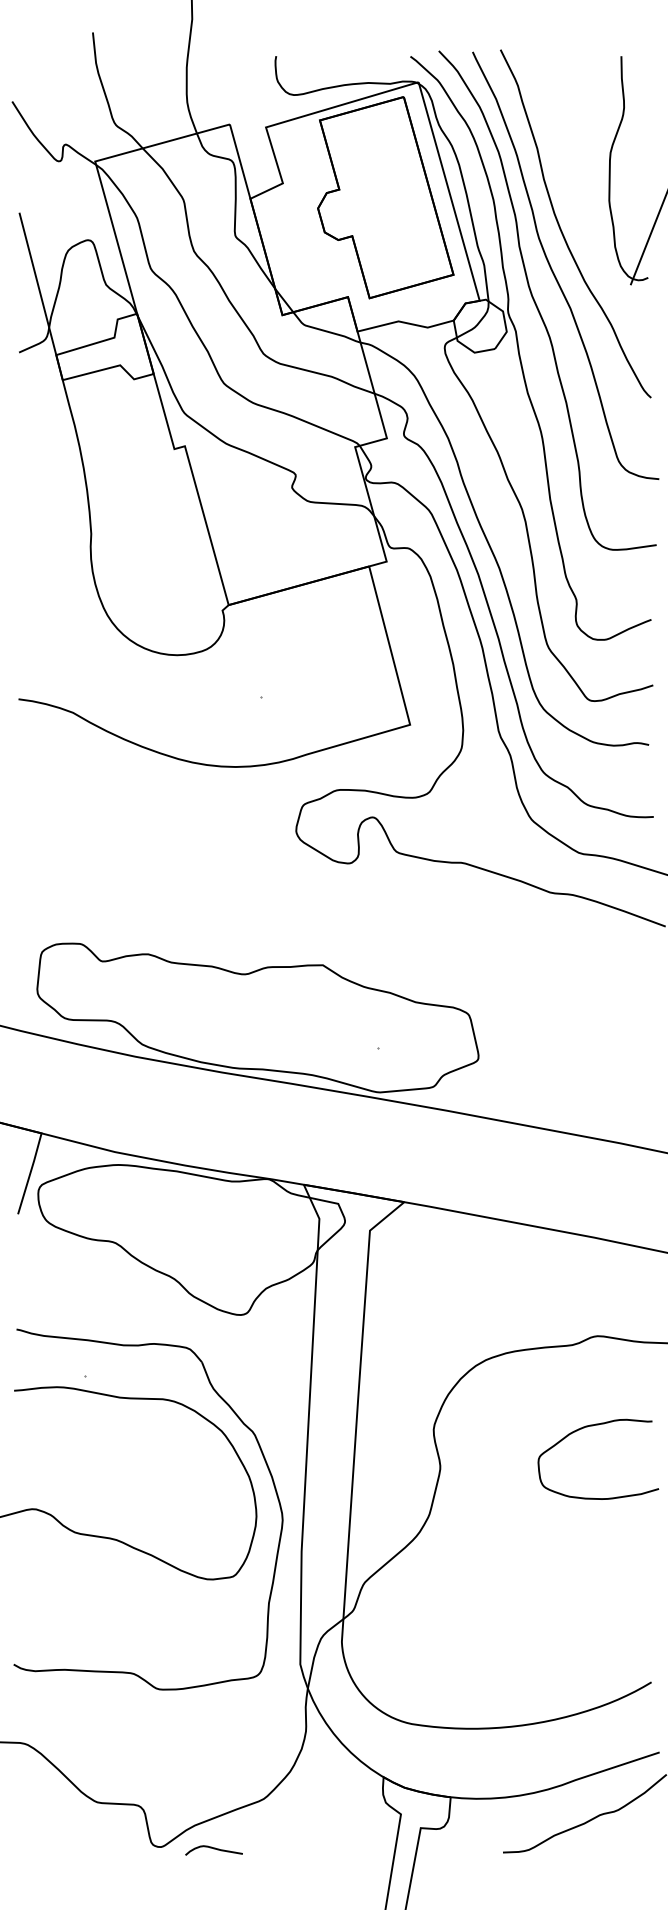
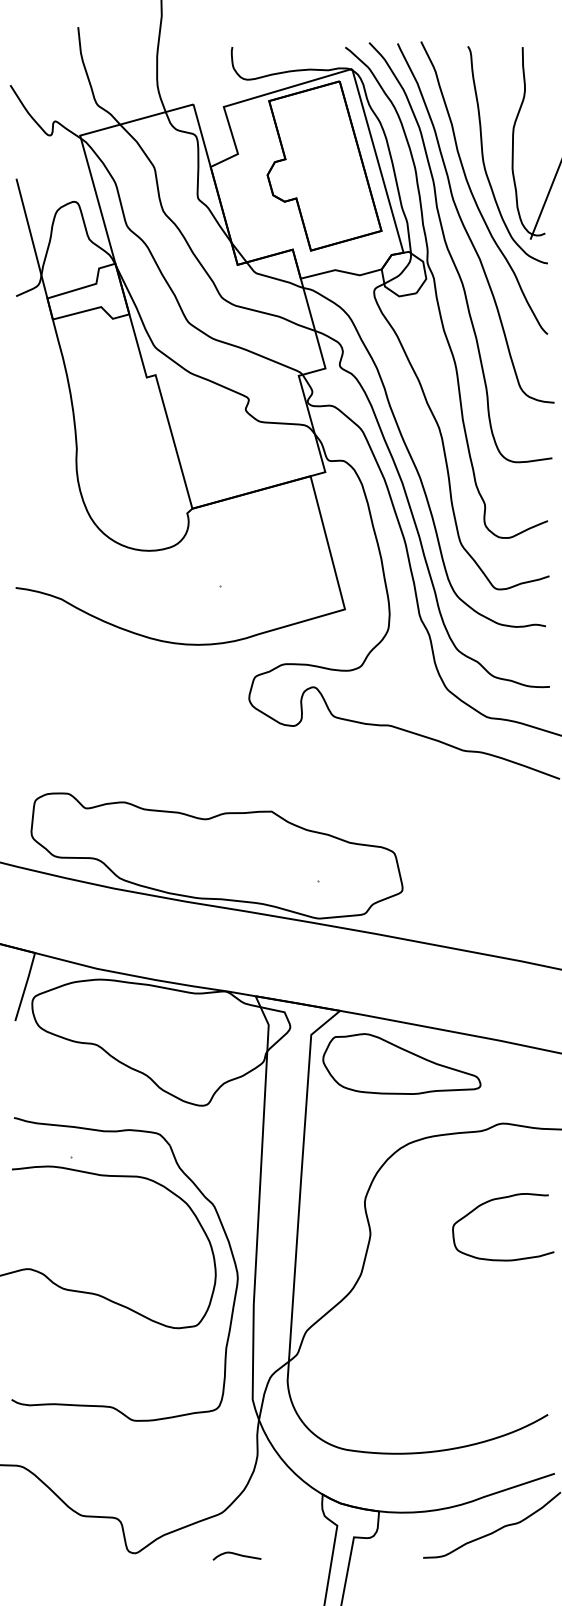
curve: (575, 191) -> (484, 160), added
part: (477, 1264) -> (401, 1063), added
curve: (213, 1849) -> (236, 1555), moved

